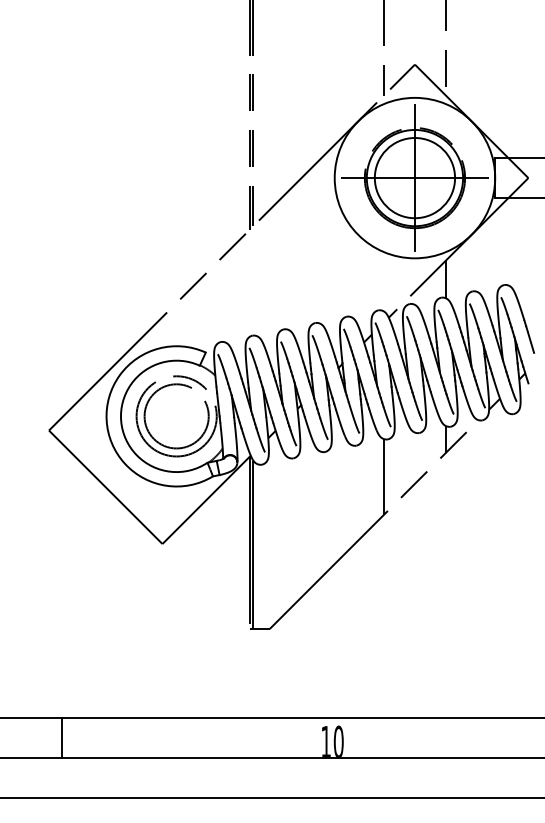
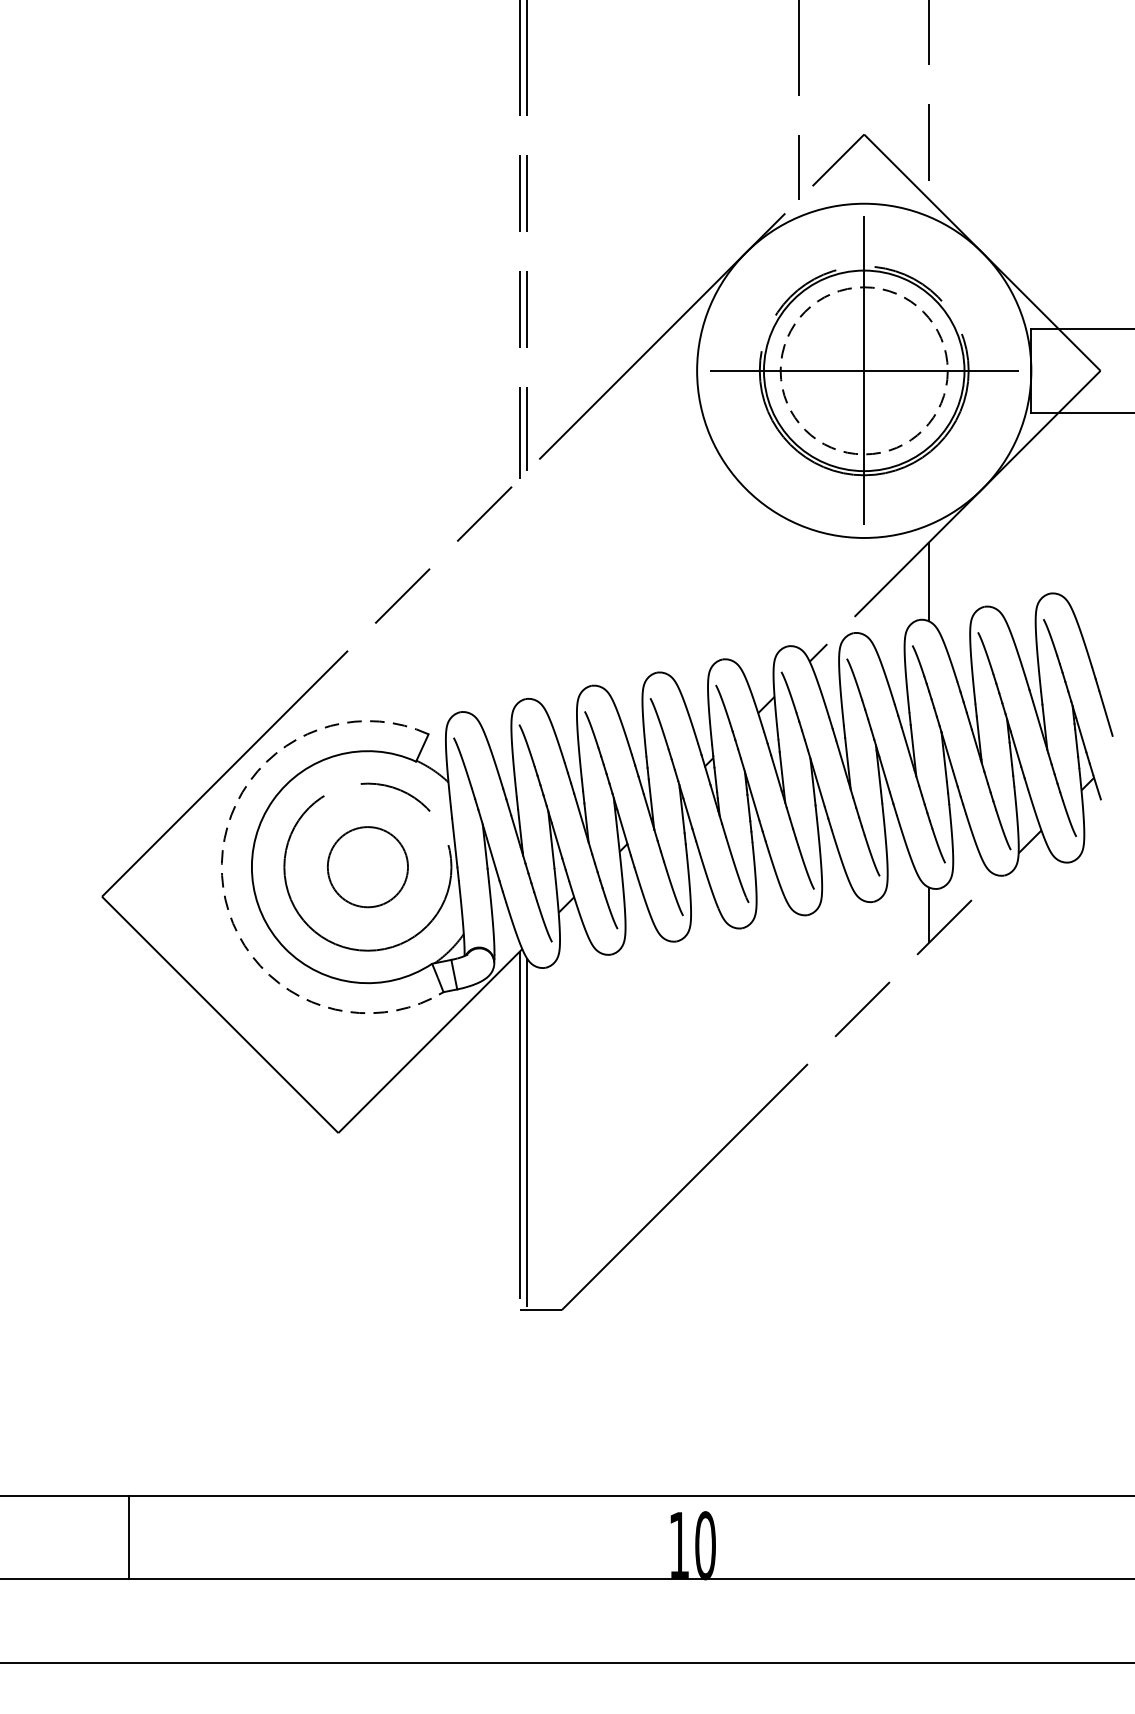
circle: (414, 177) -> (863, 369), solid -> dashed
circle: (176, 416) -> (367, 867), size x0.6
arc: (106, 420) -> (221, 875), solid -> dashed
line: (383, 477) -> (798, 994), removed

